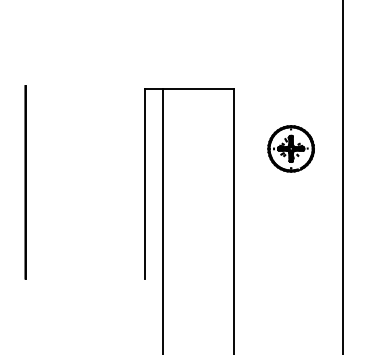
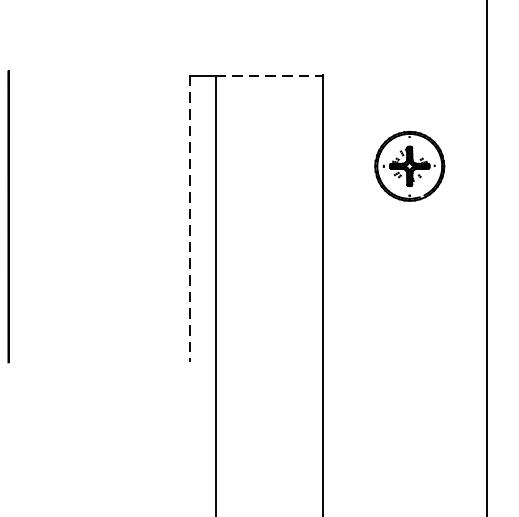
line: (198, 88) -> (269, 75), solid -> dashed
line: (145, 183) -> (189, 218), solid -> dashed

